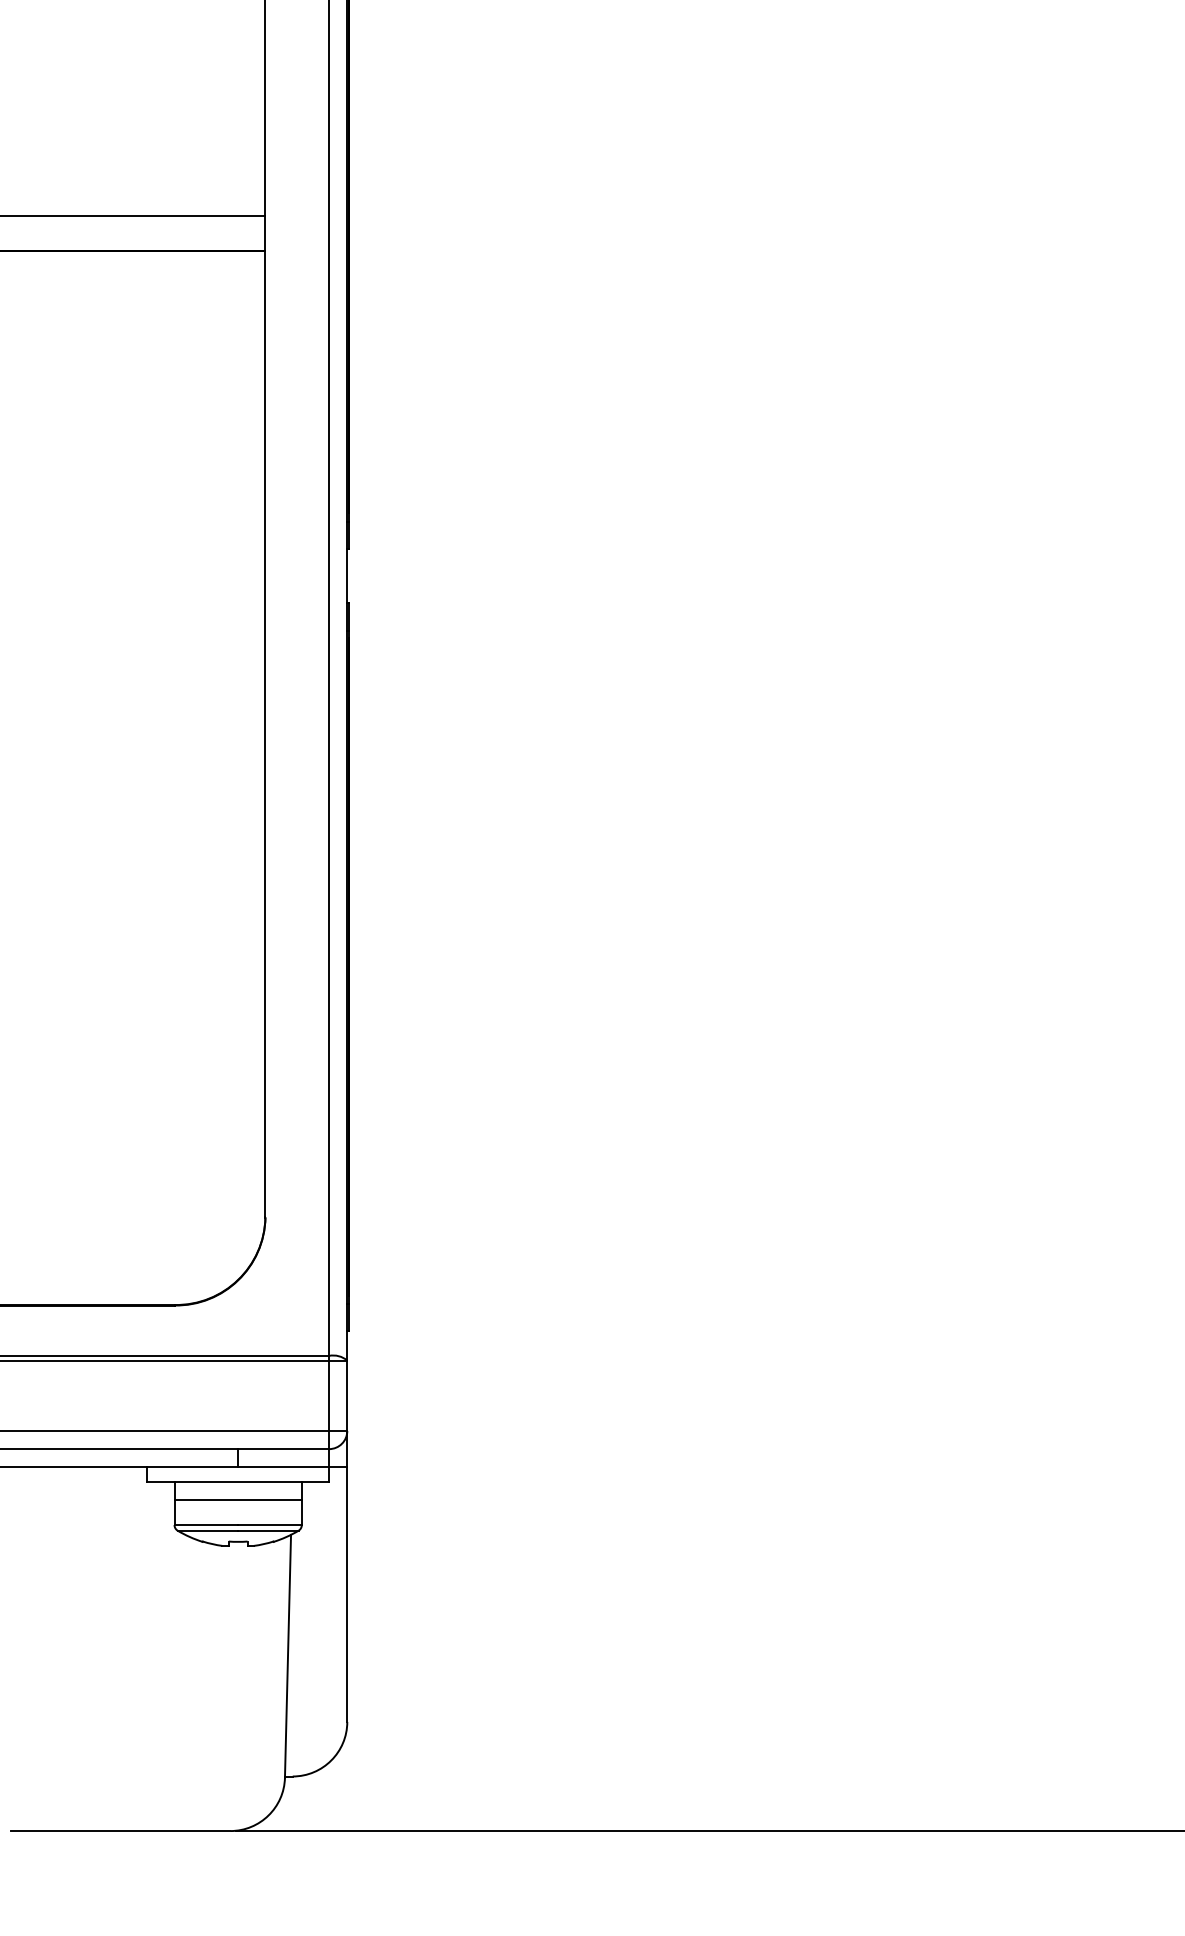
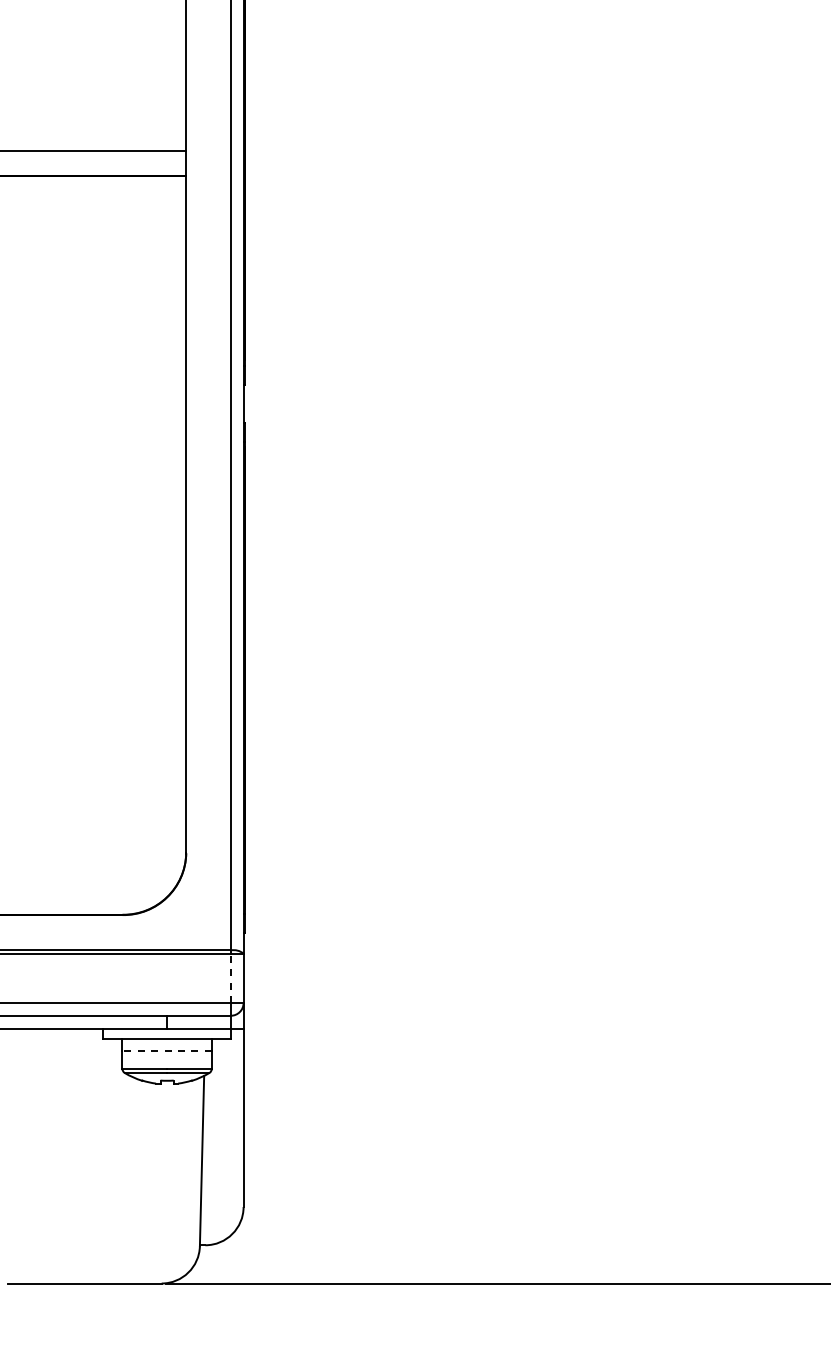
line: (328, 1395) -> (230, 978), solid -> dashed
line: (238, 1500) -> (167, 1051), solid -> dashed

